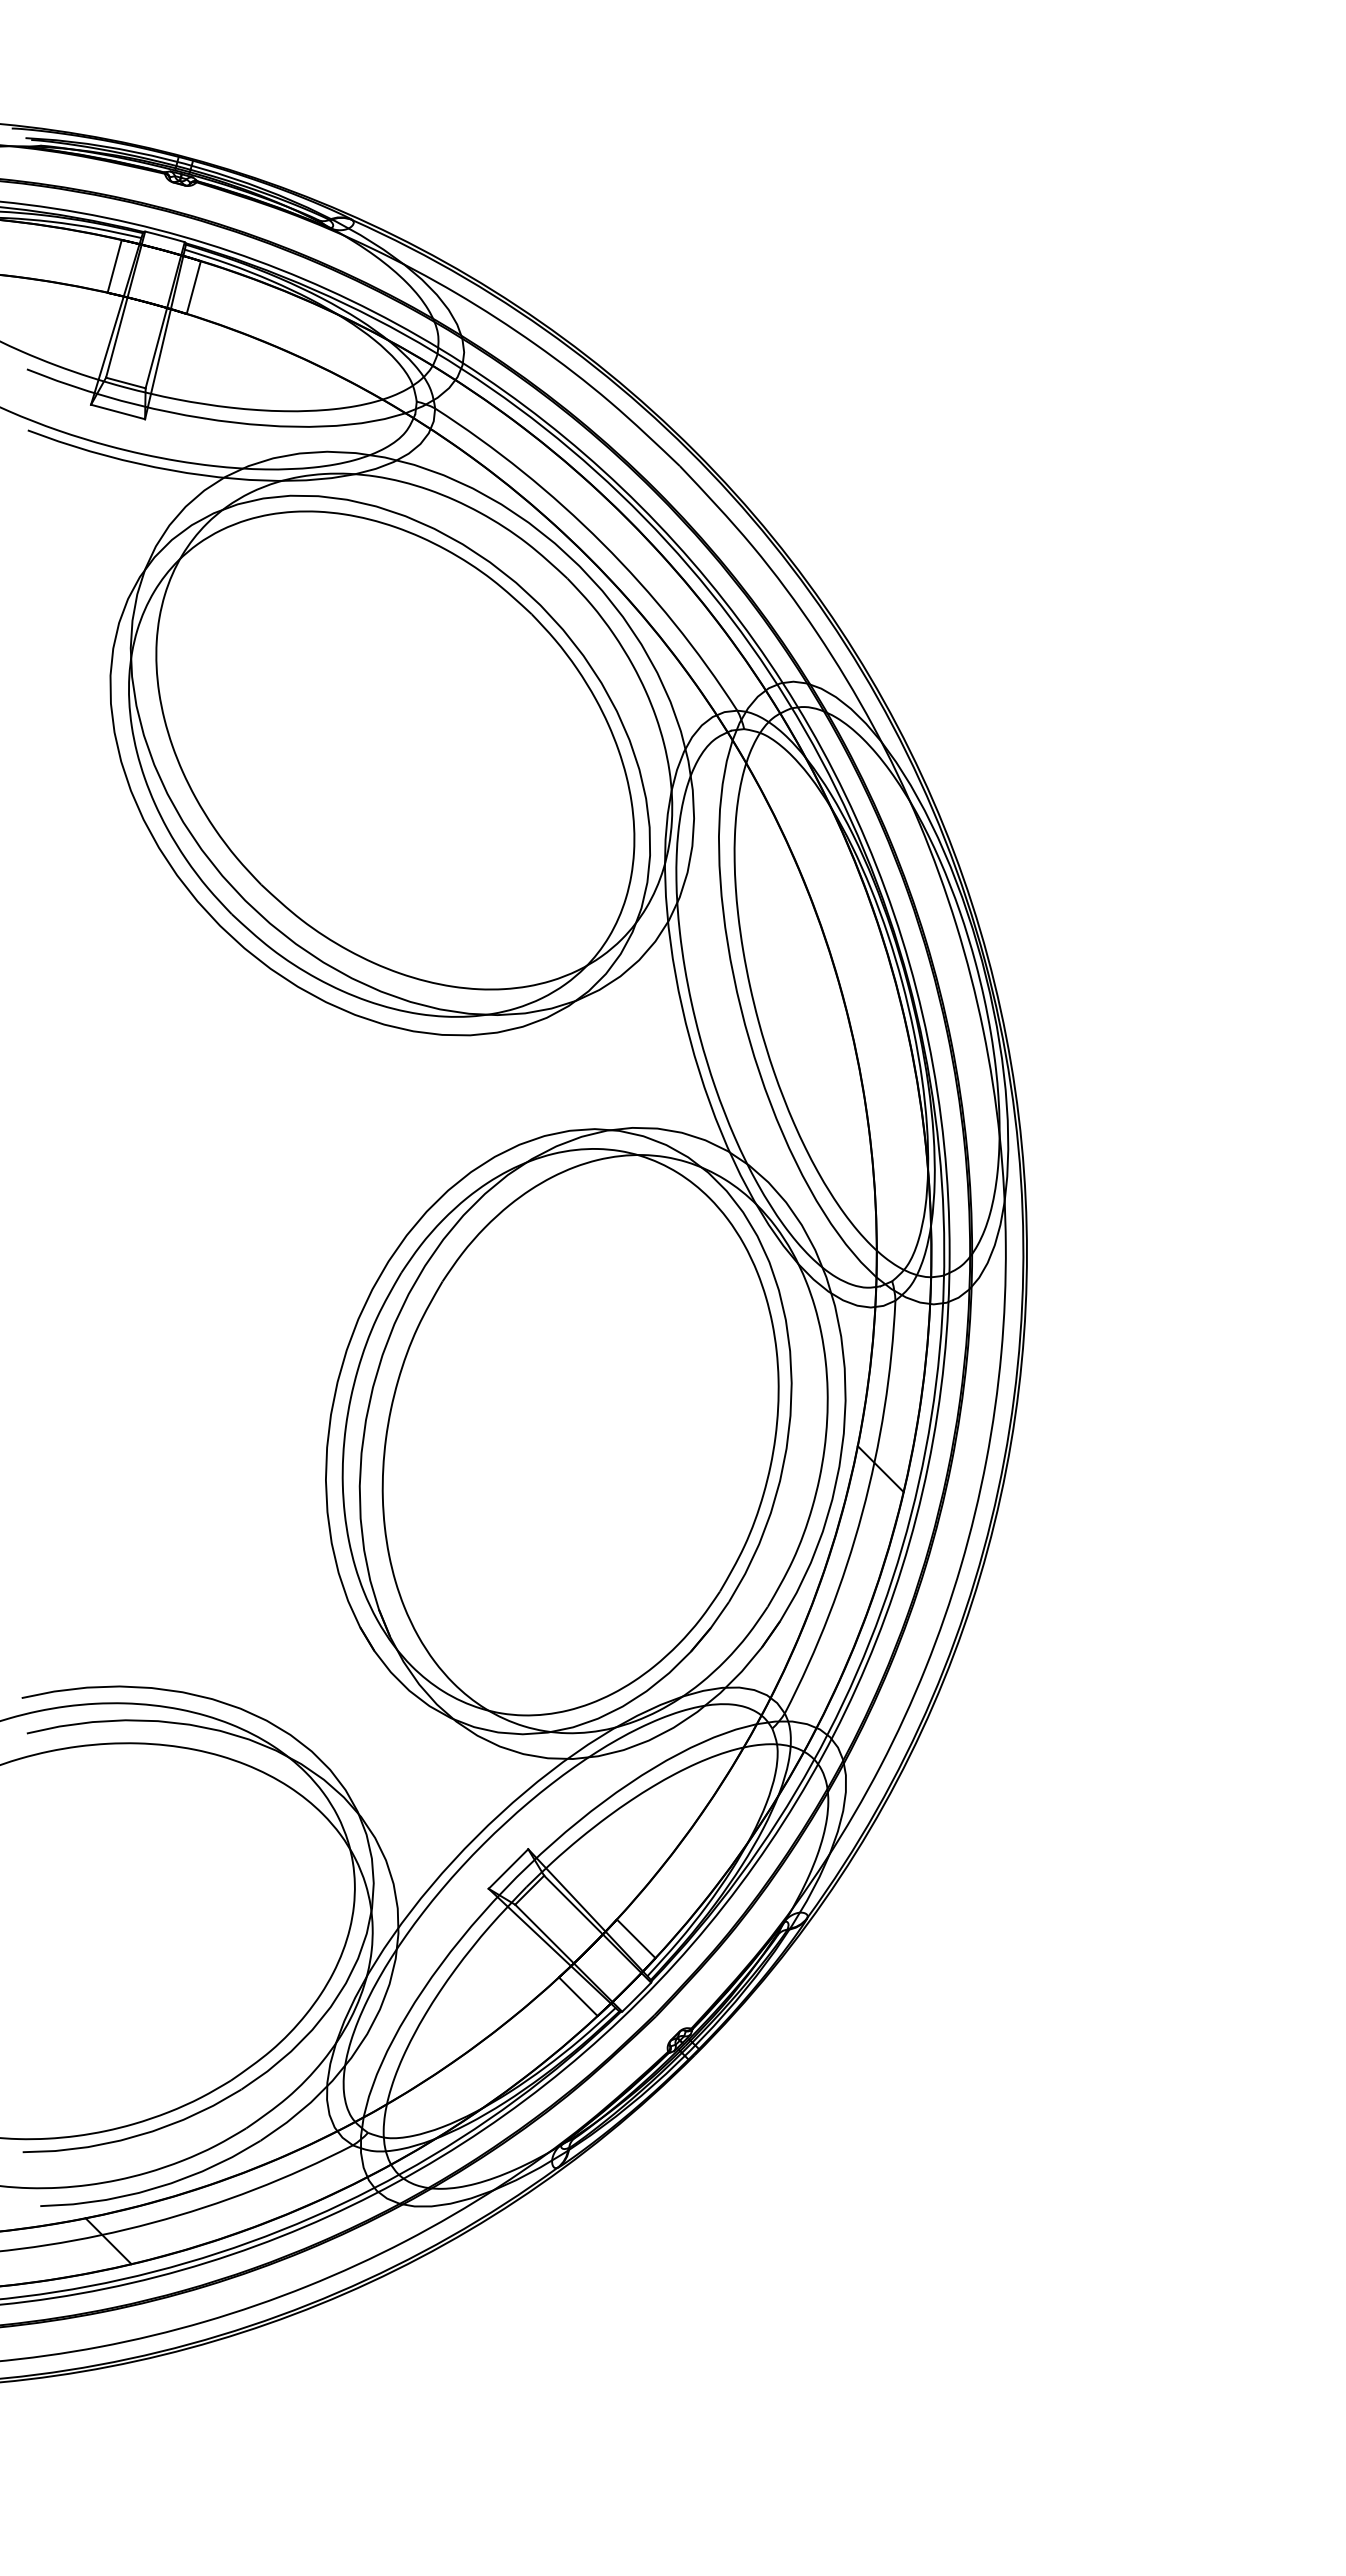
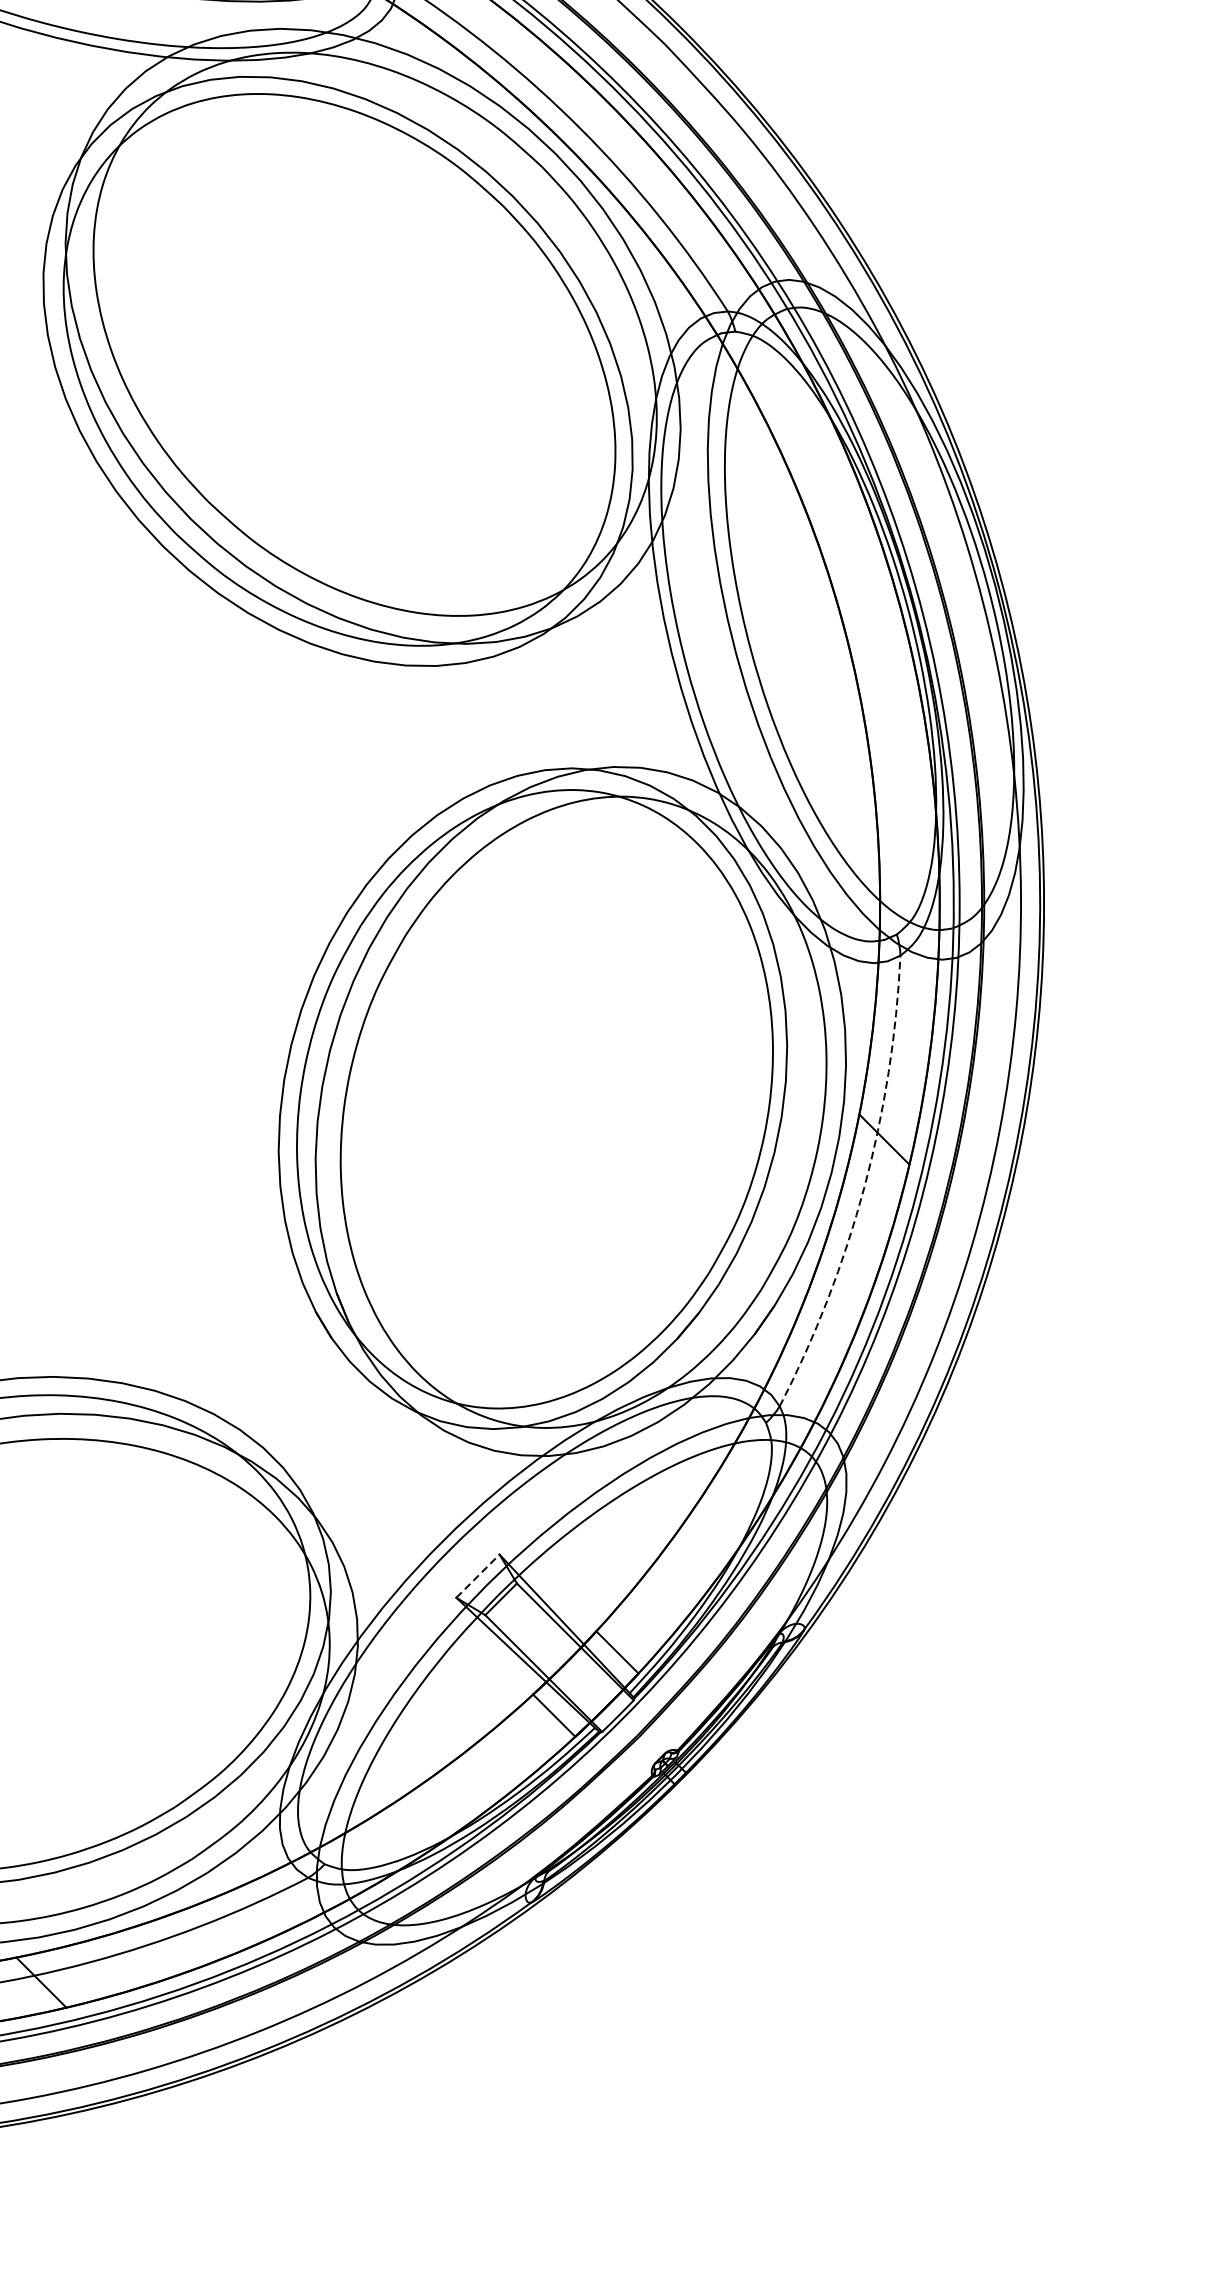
arc: (862, 1513) -> (864, 1188), solid -> dashed
line: (508, 1869) -> (478, 1576), solid -> dashed

